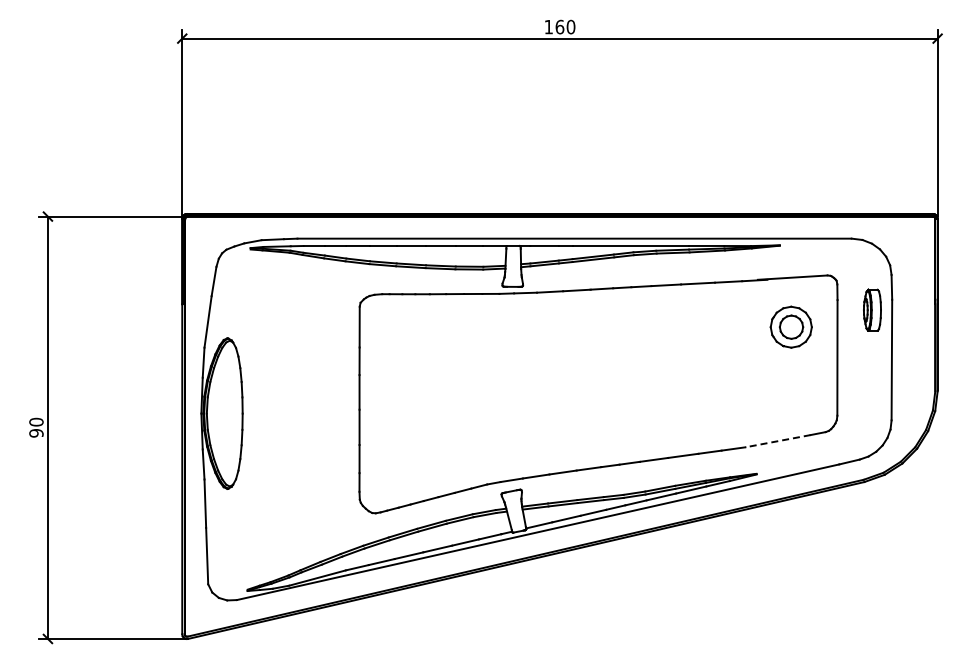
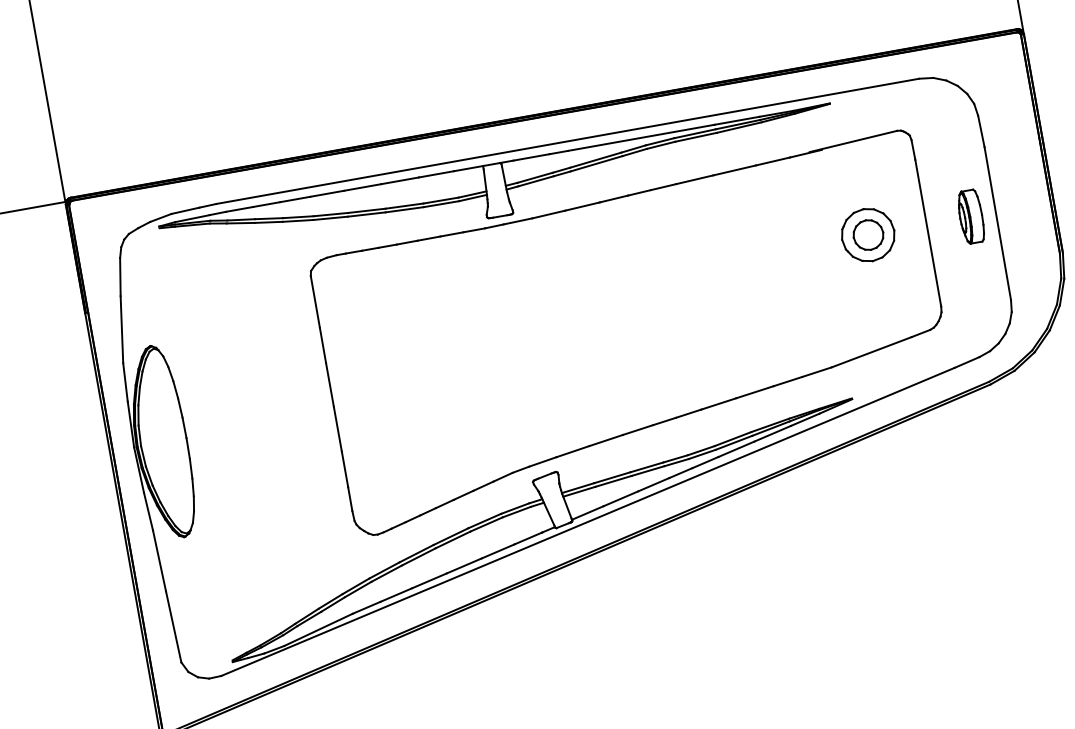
part: (872, 309) -> (971, 215), moved
part: (790, 326) -> (867, 234), moved
line: (777, 441) -> (871, 352), dashed -> solid

